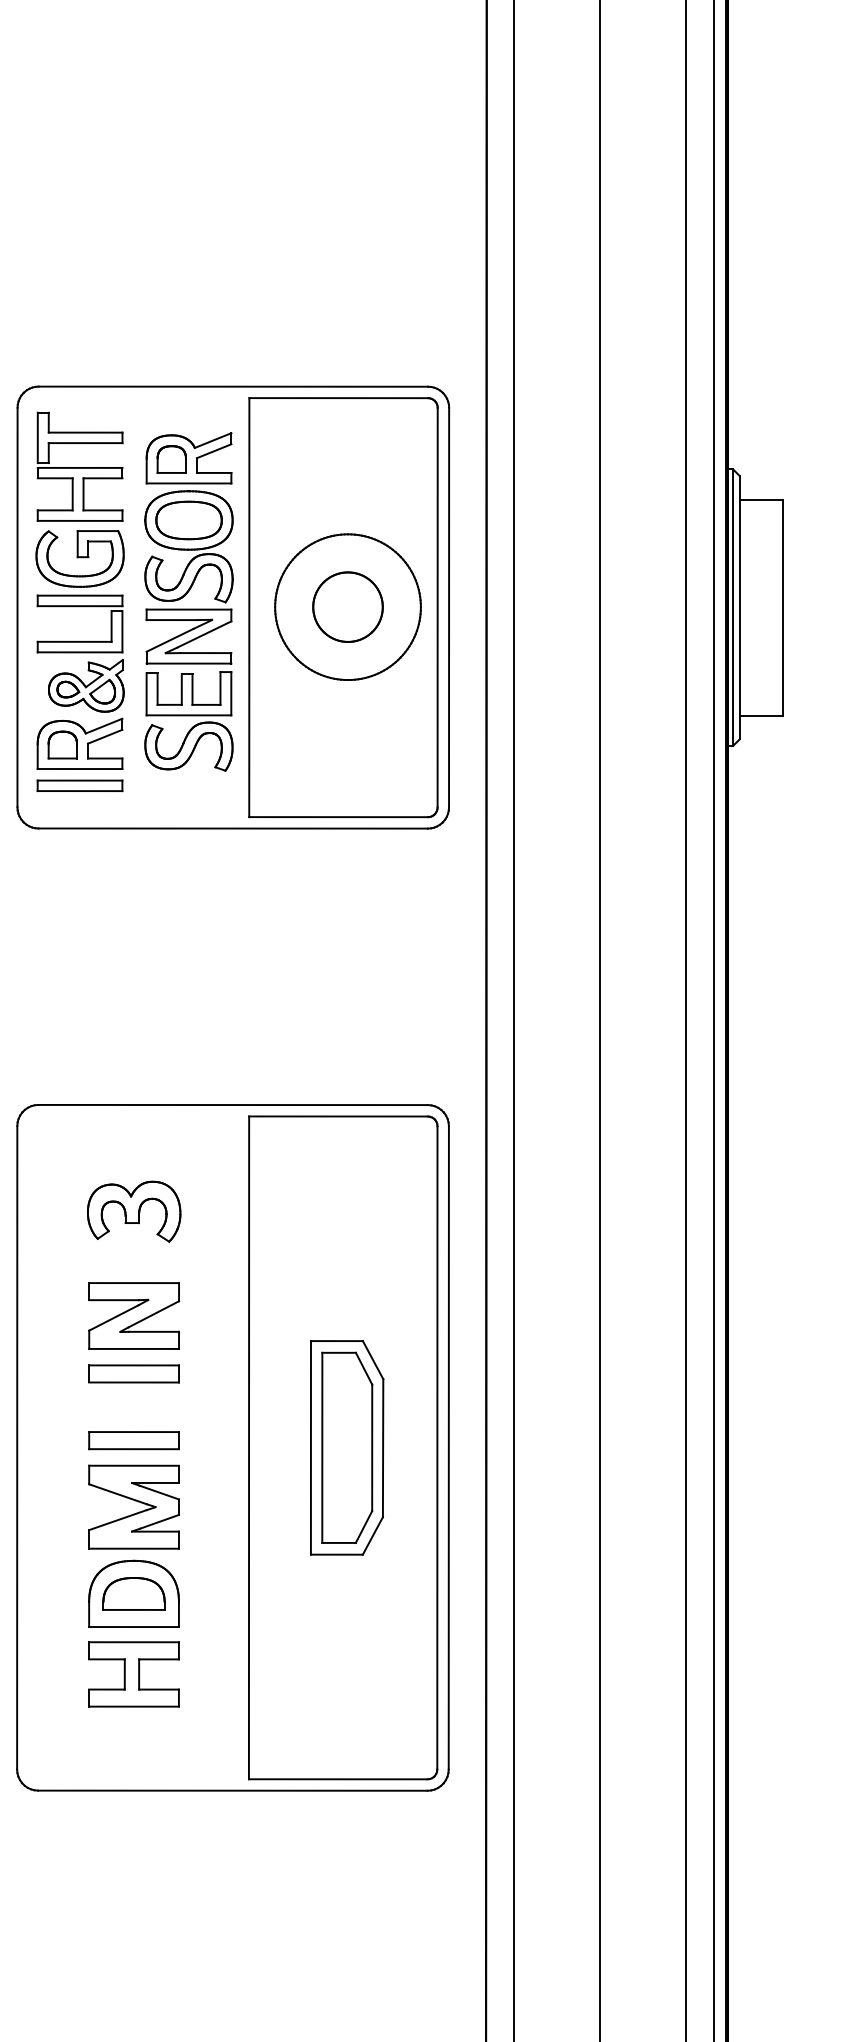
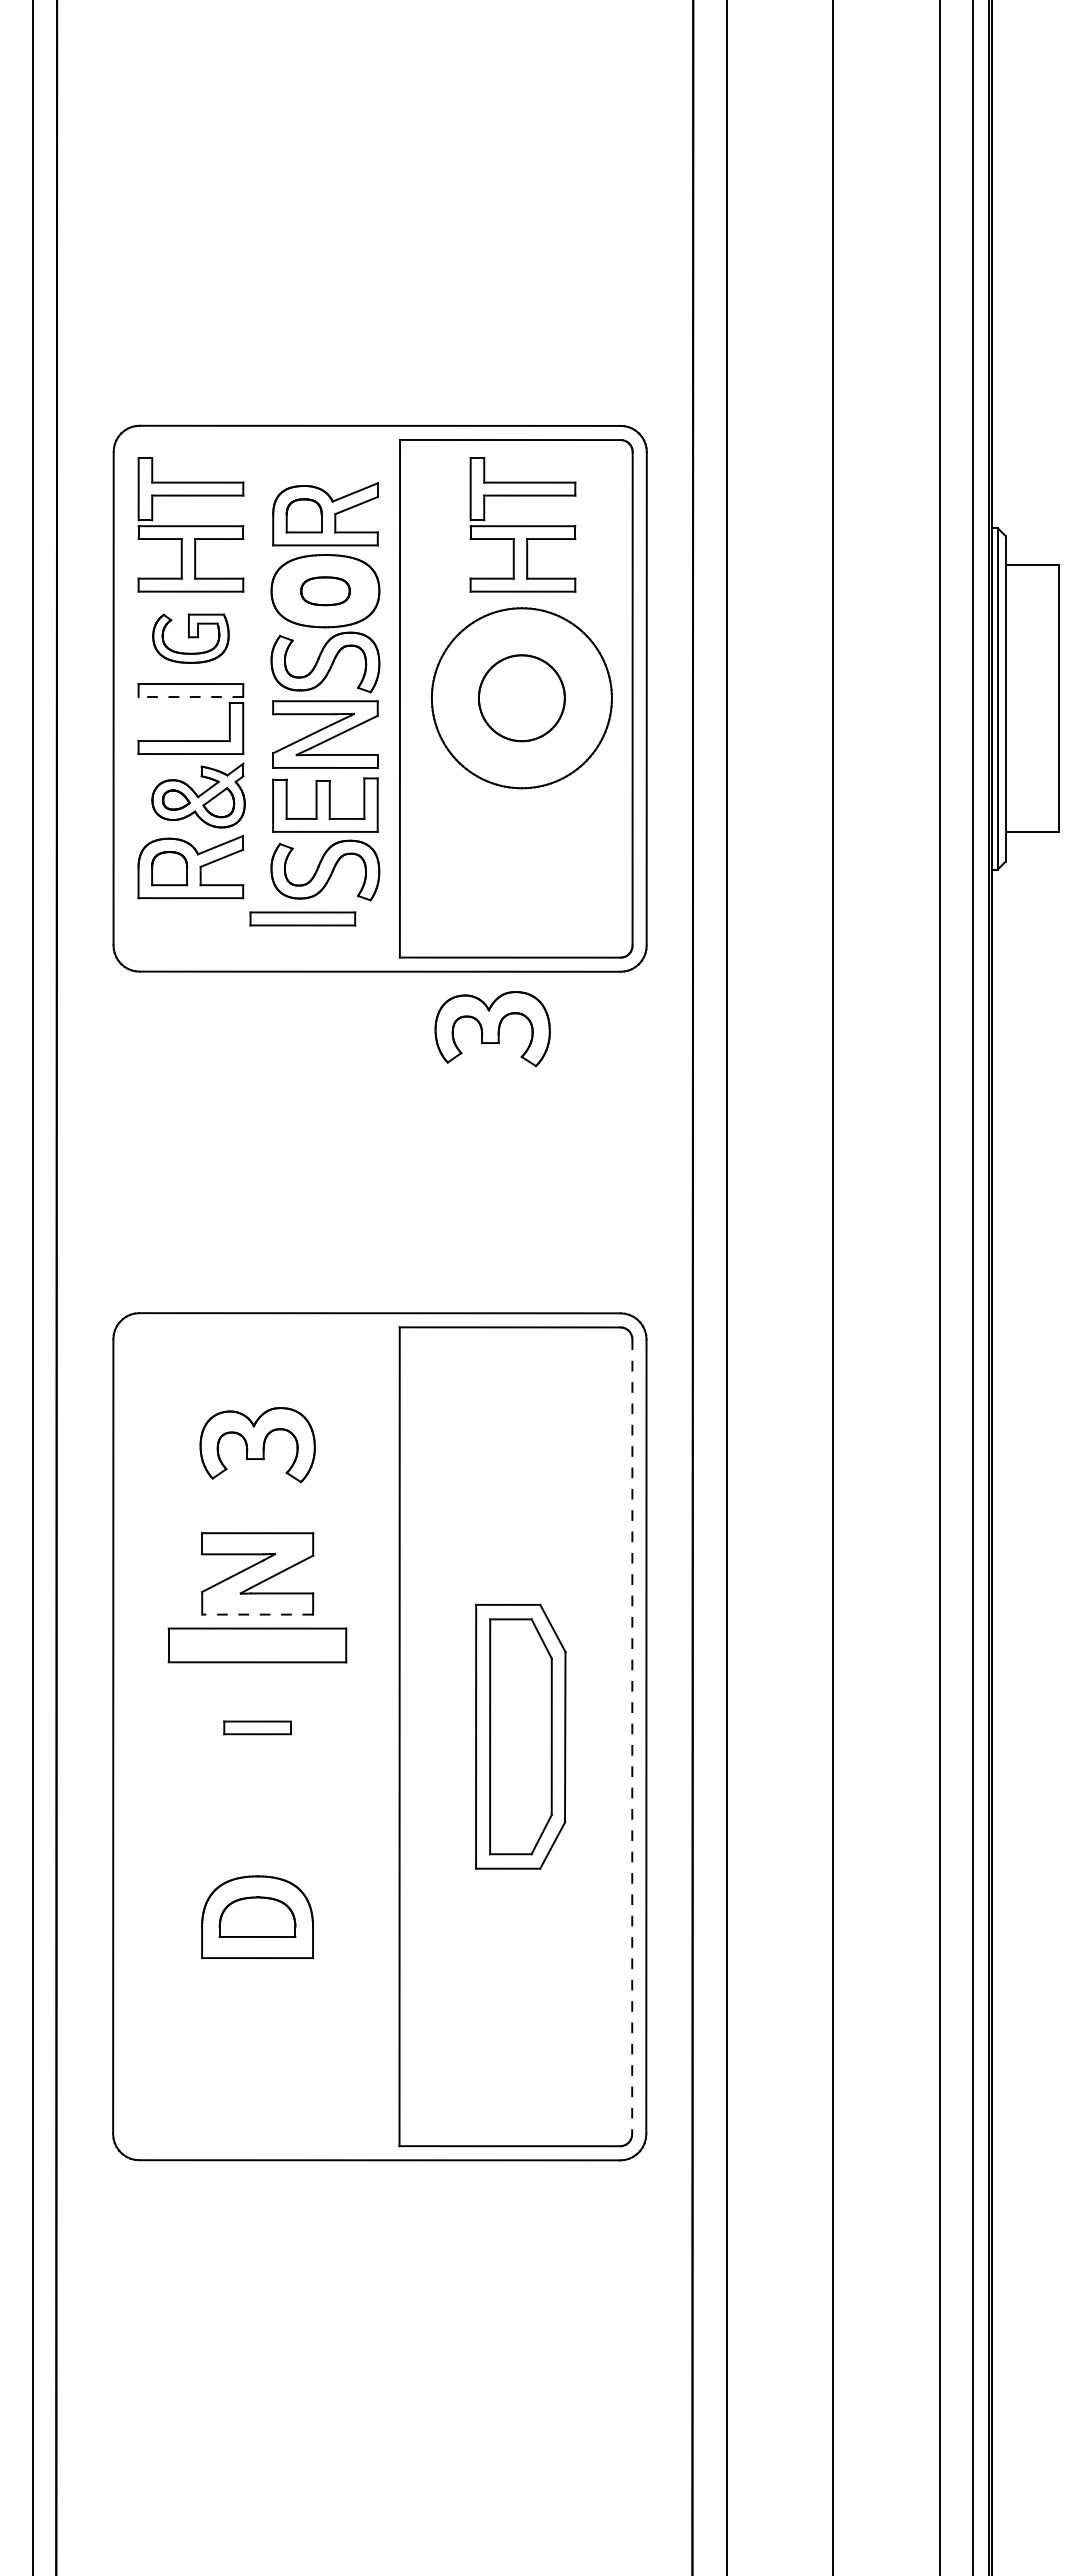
part: (348, 466) -> (522, 524), added
part: (189, 520) -> (325, 591), size x0.6
part: (79, 558) -> (190, 638), size x0.7
line: (79, 606) -> (190, 697), solid -> dashed
part: (79, 785) -> (302, 918), moved
part: (324, 875) -> (492, 1029), added
line: (133, 1348) -> (257, 1614), solid -> dashed
part: (133, 1373) -> (257, 1645), size x1.6
part: (133, 1440) -> (257, 1727), size x0.6
line: (437, 1448) -> (632, 1737), solid -> dashed
part: (134, 1501) -> (258, 1802), removed
part: (133, 1674) -> (257, 2016), removed

